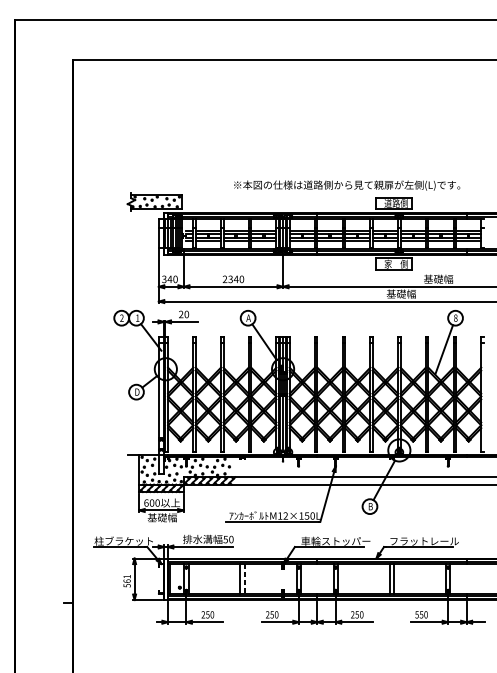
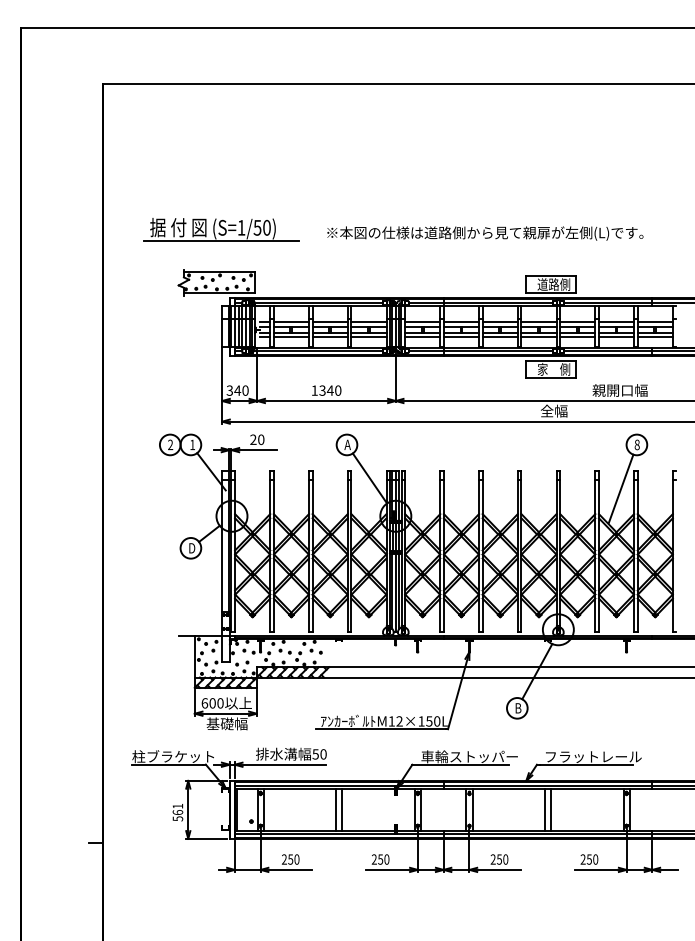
part: (158, 164) -> (221, 229), added
text: (347, 185) -> (485, 233), moved
text: (224, 279) -> (314, 390), 2340 -> 1340
text: (443, 279) -> (619, 390), 基礎幅 -> 親開口幅
text: (400, 293) -> (560, 410), 基礎幅 -> 全幅
line: (244, 579) -> (342, 809), dashed -> solid
text: (416, 614) -> (582, 859), 550 -> 250

